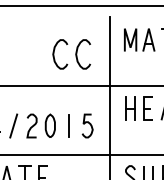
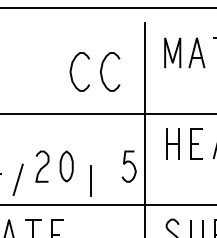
curve: (87, 123) -> (128, 163), moved
line: (13, 125) -> (17, 179), moved
line: (68, 125) -> (90, 180), moved

